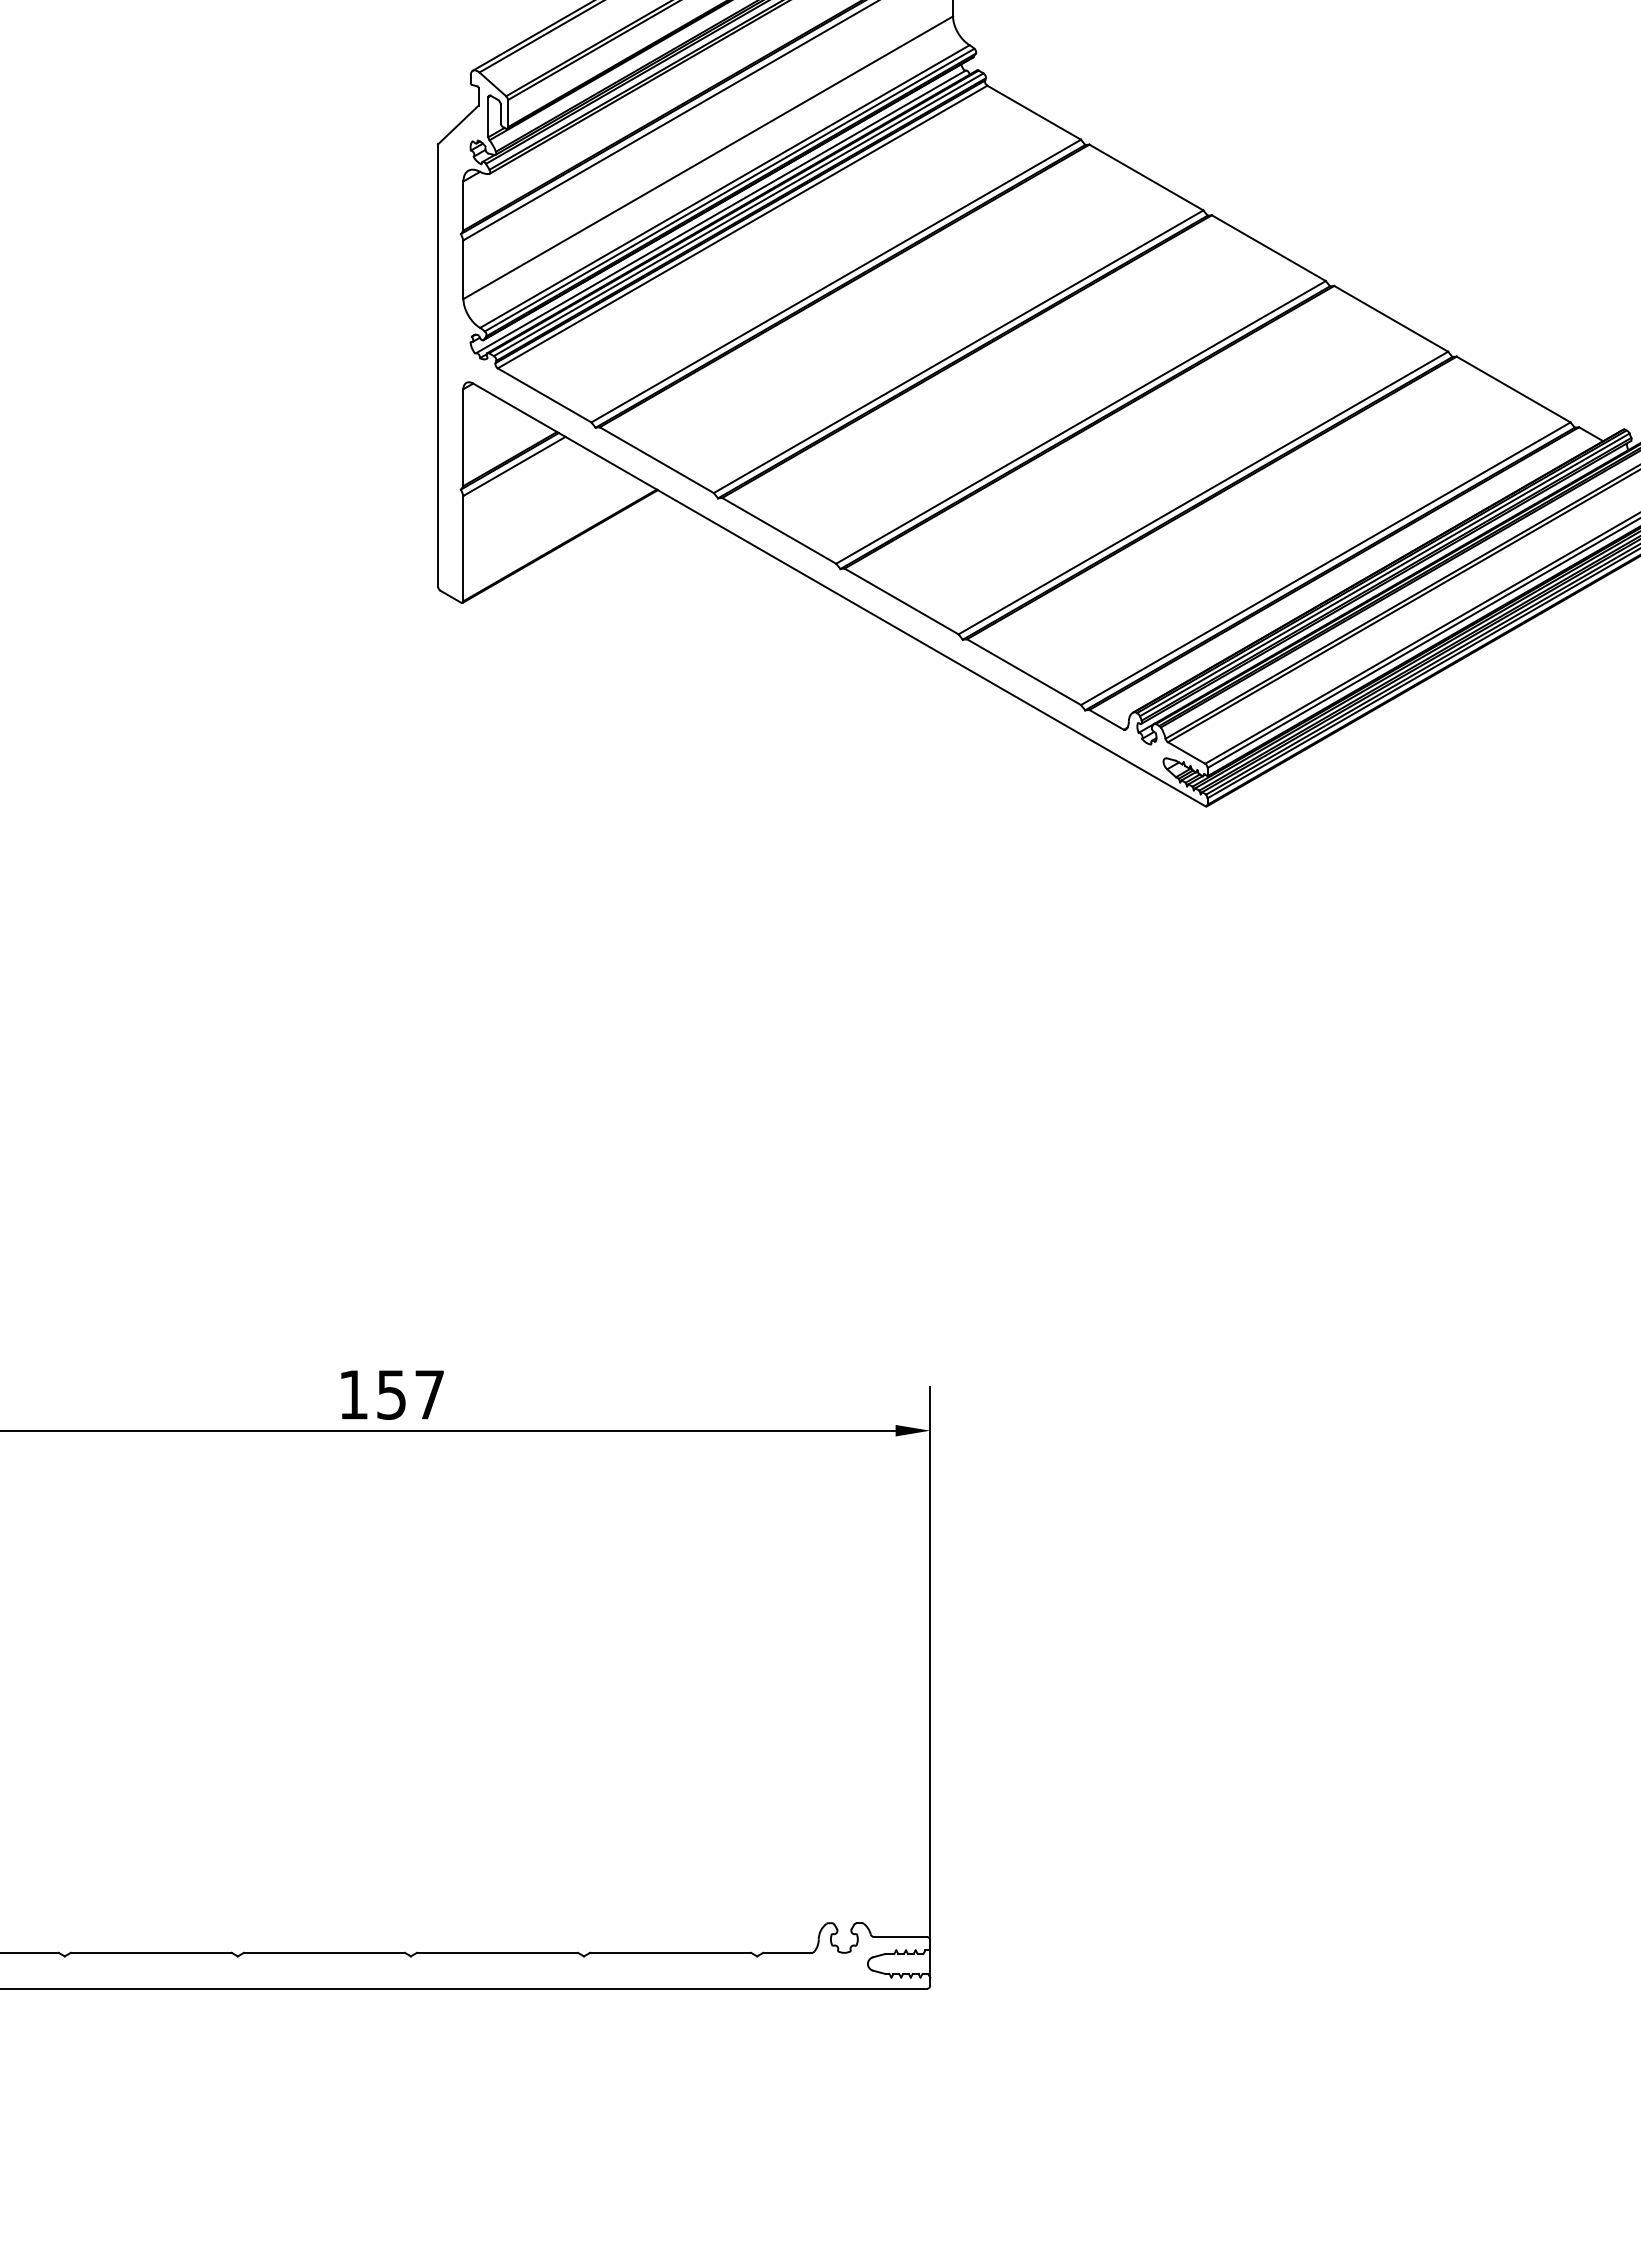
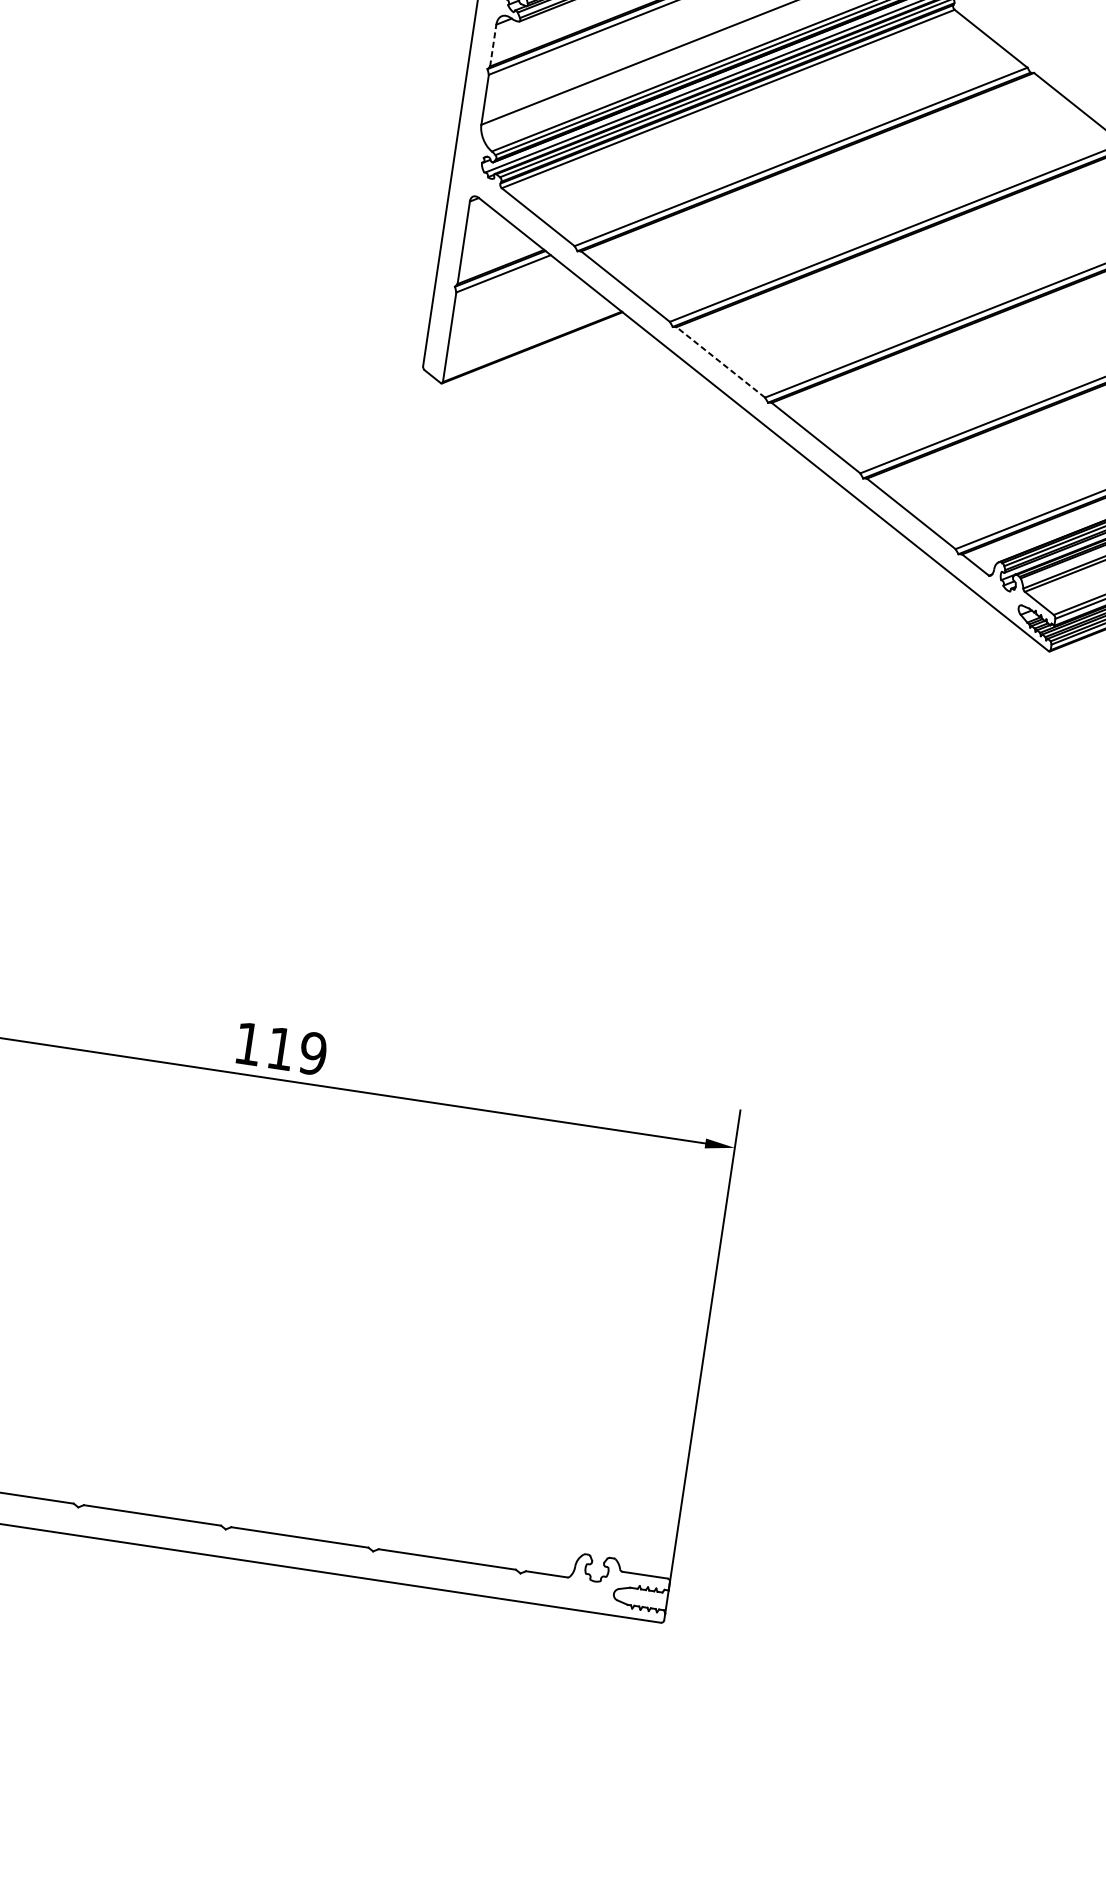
line: (463, 206) -> (493, 45), solid -> dashed
line: (779, 530) -> (721, 362), solid -> dashed
text: (410, 1394) -> (296, 1050), 157 -> 119

